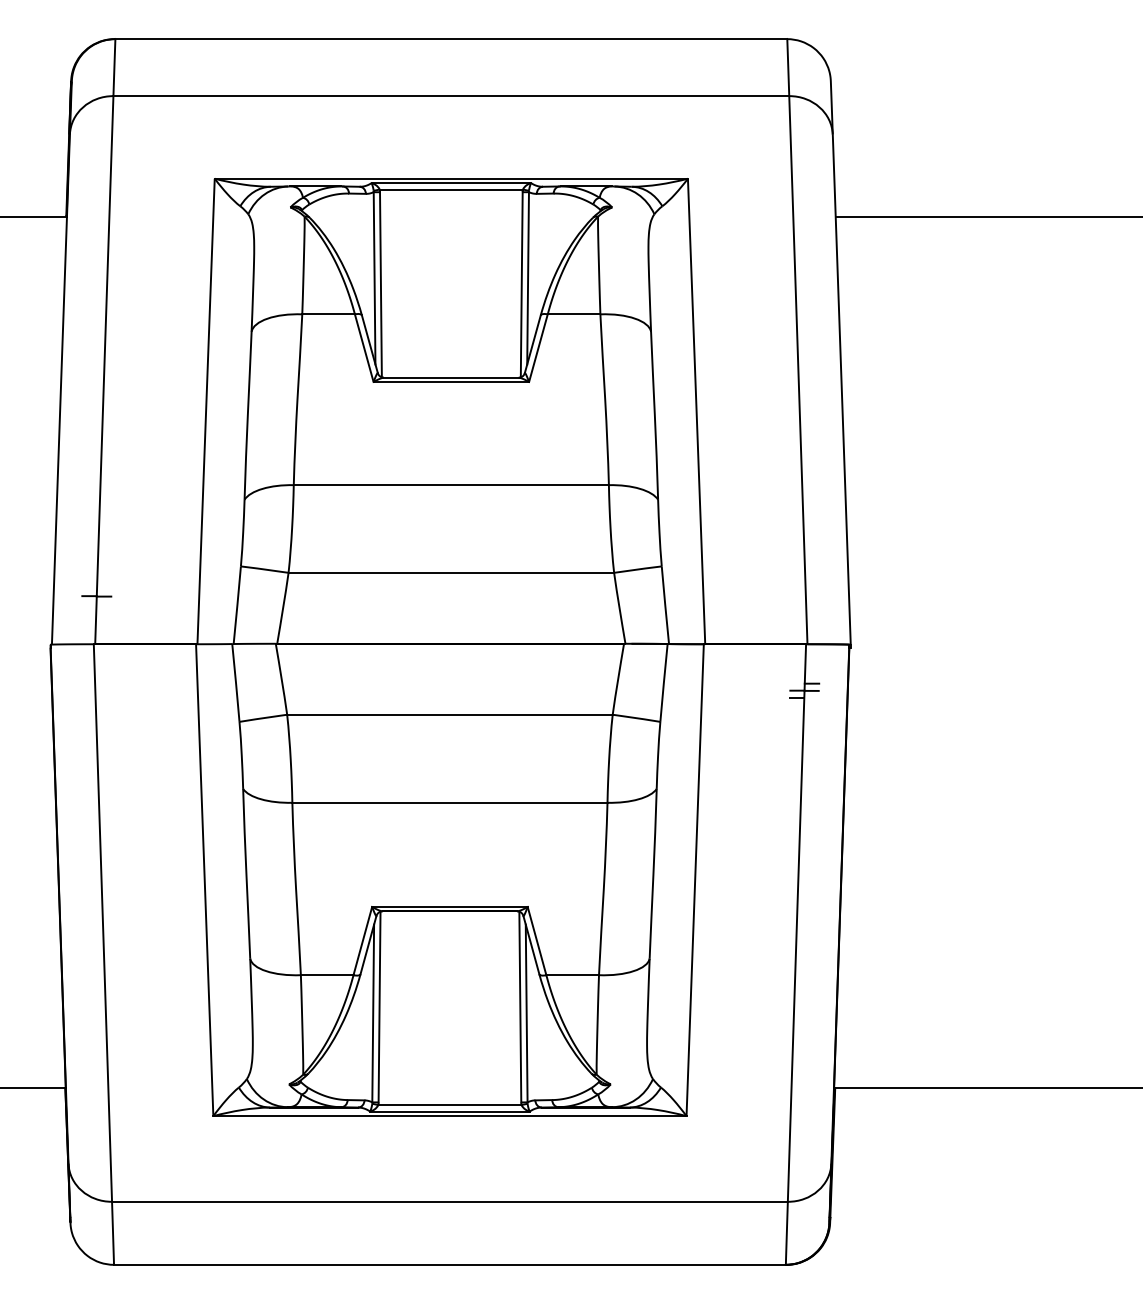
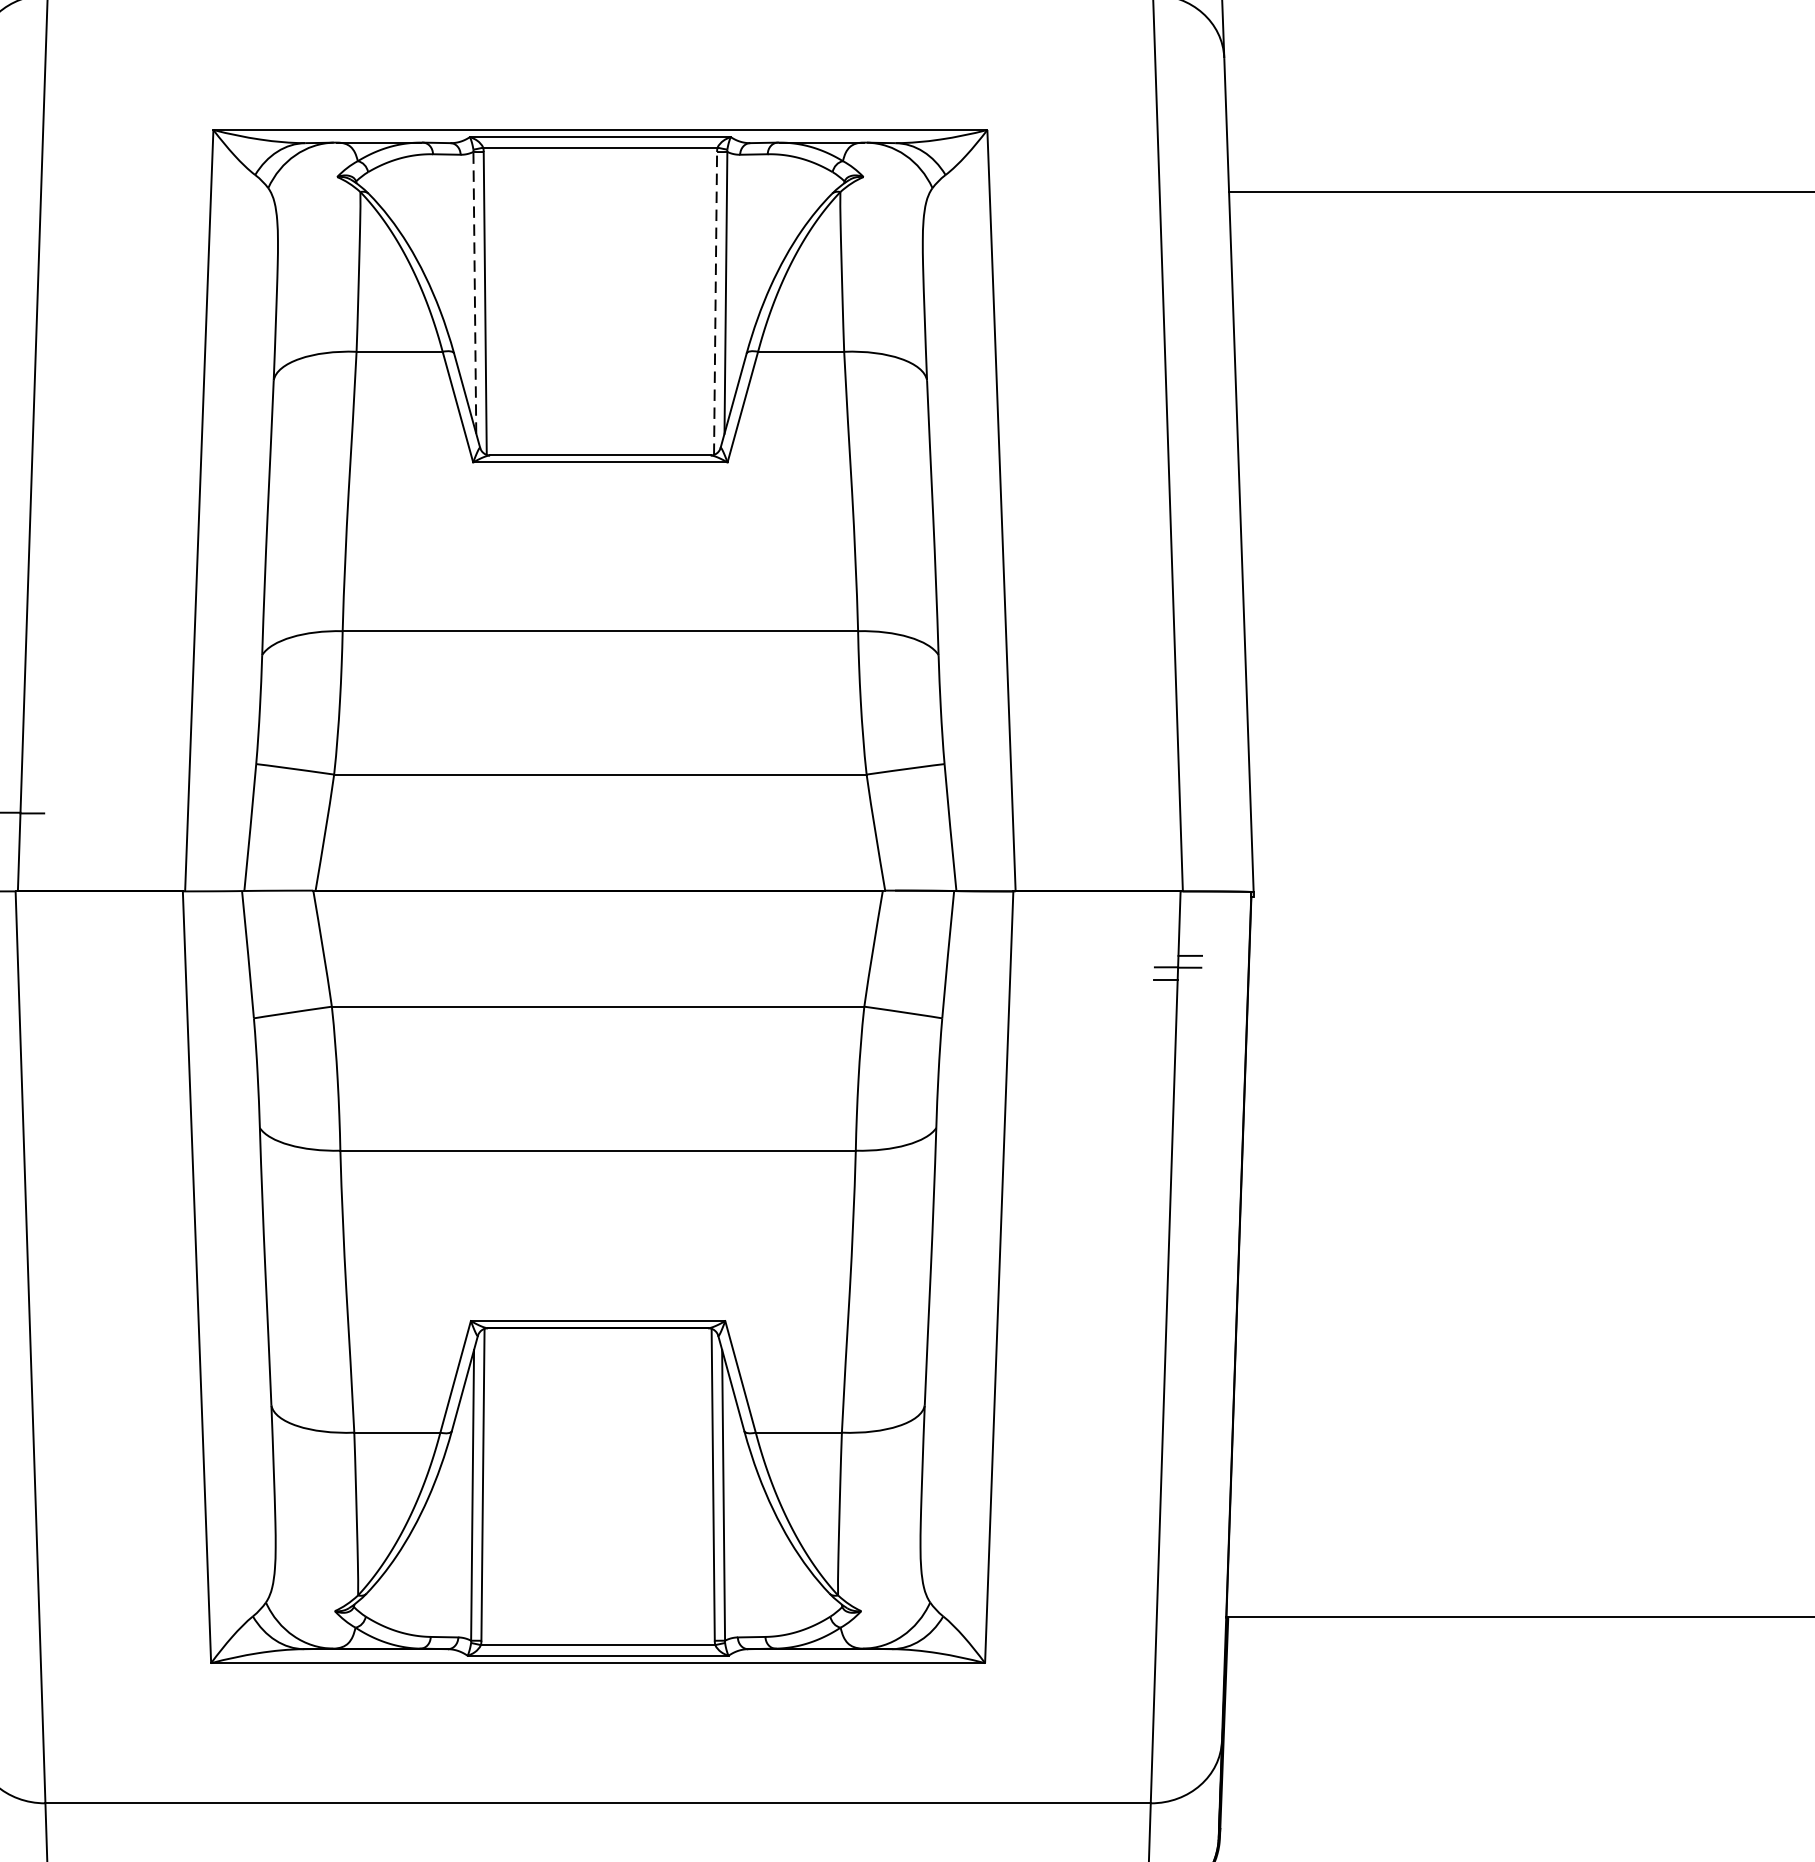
line: (374, 277) -> (474, 291), solid -> dashed
line: (521, 284) -> (715, 302), solid -> dashed

